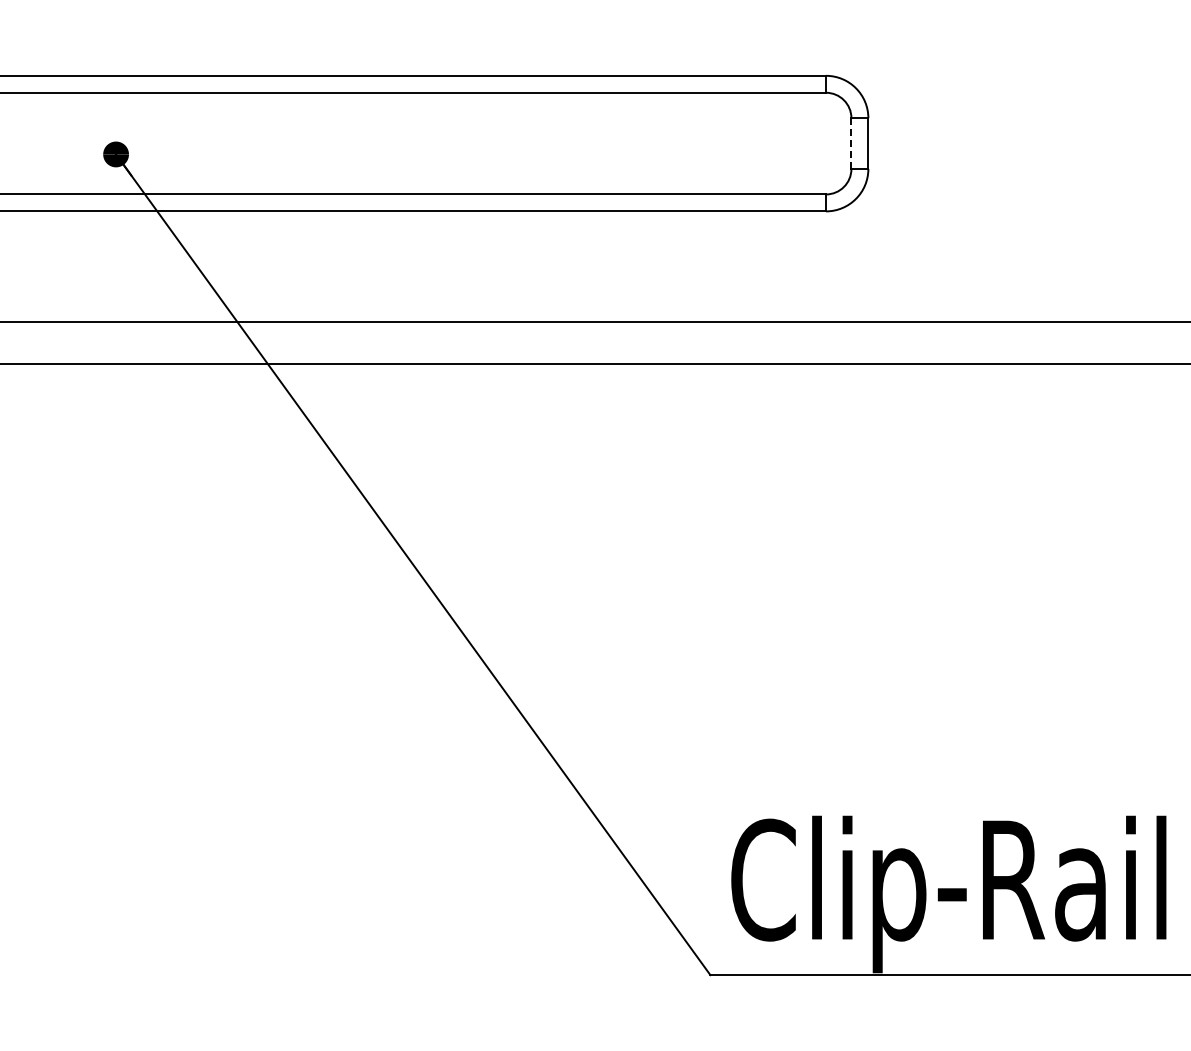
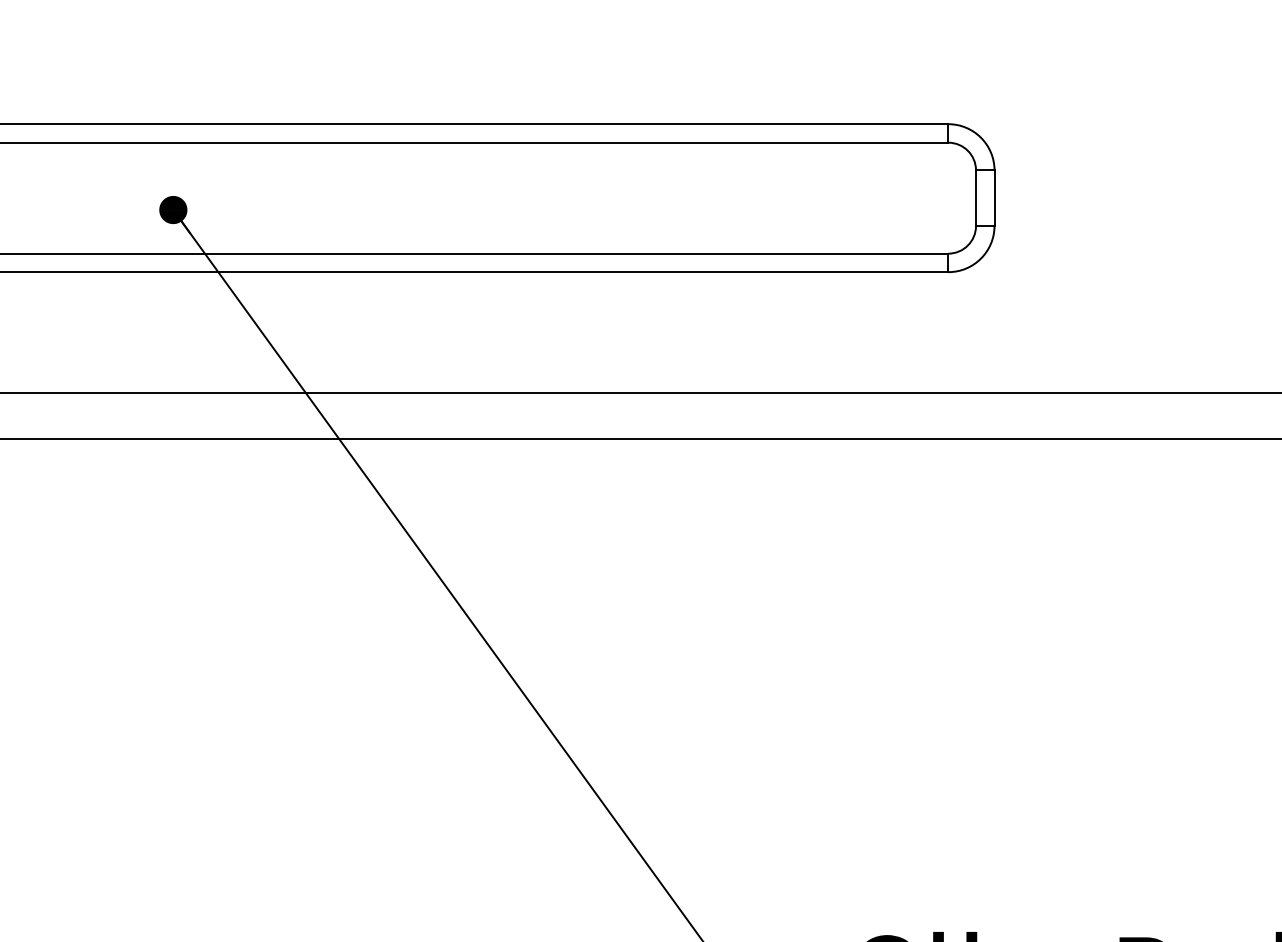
line: (851, 143) -> (976, 198), dashed -> solid

